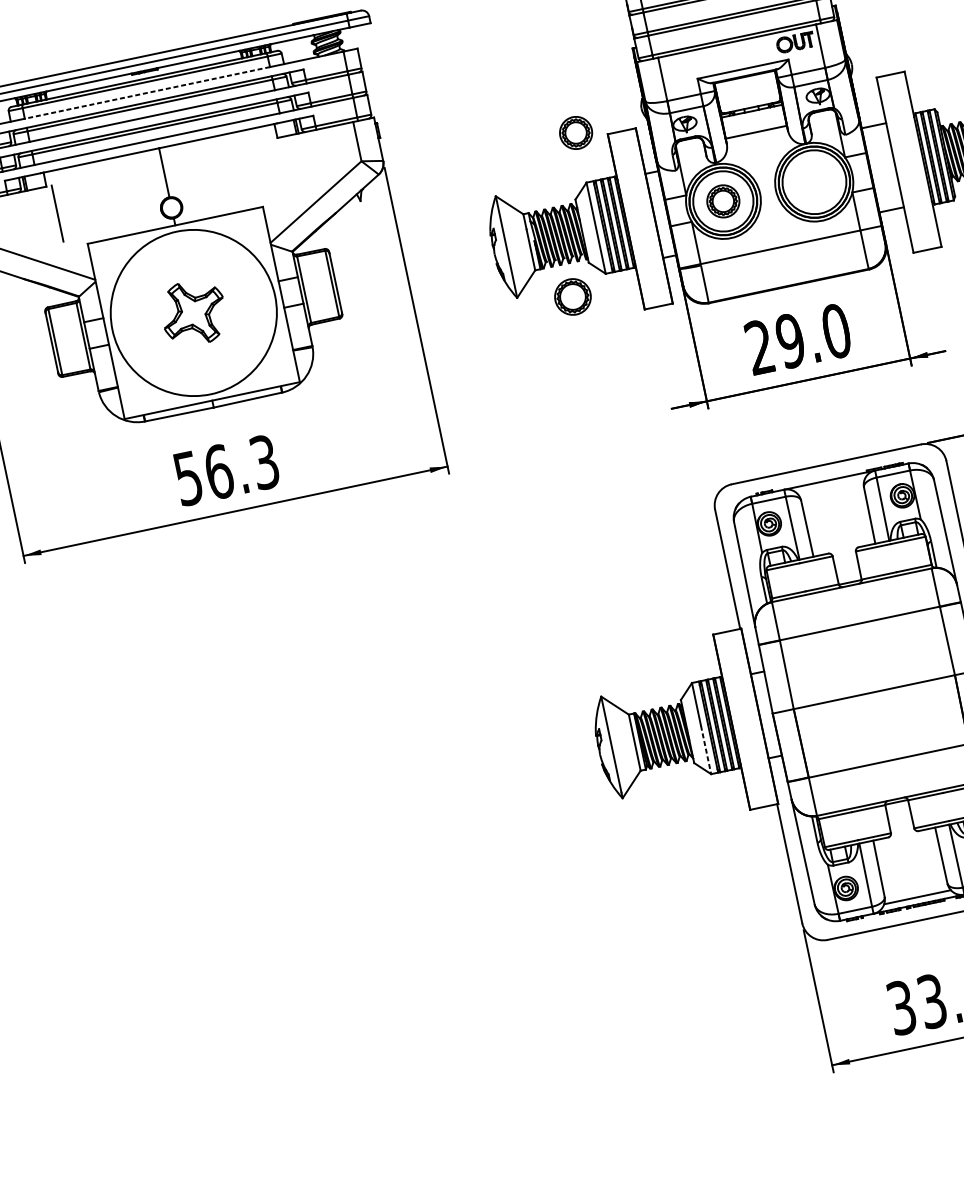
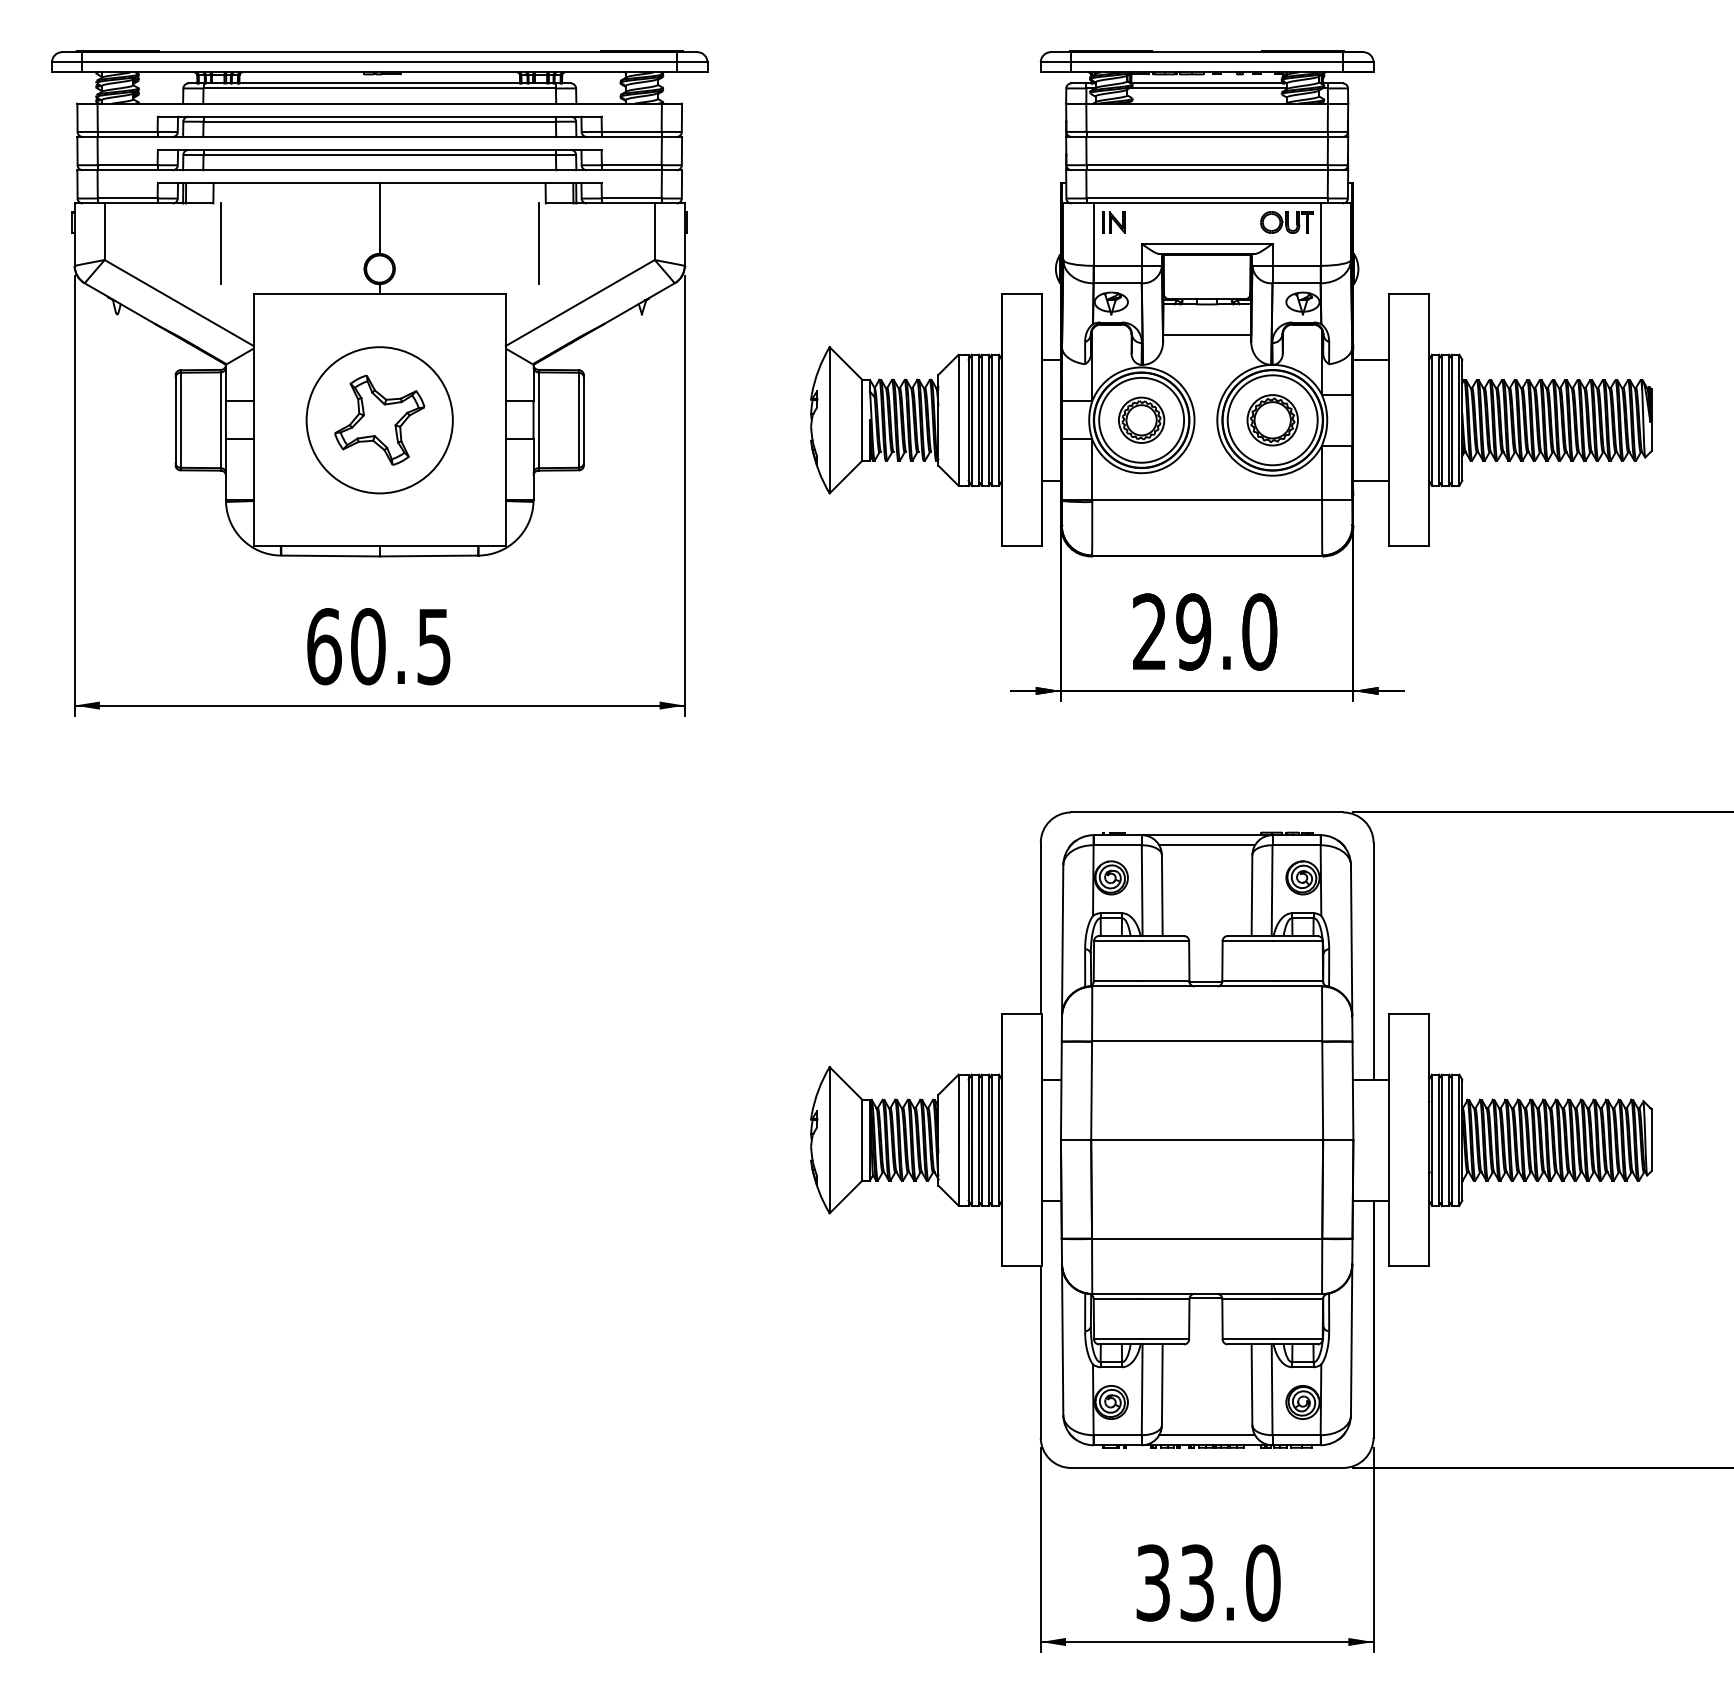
part: (674, 68) -> (1113, 222), added
line: (147, 92) -> (379, 103), dashed -> solid
part: (575, 132) -> (958, 282), removed
line: (278, 166) -> (538, 243), added
part: (572, 297) -> (1272, 420), moved
circle: (193, 313) -> (379, 420), size x0.62
text: (226, 470) -> (378, 646), 56.3 -> 60.5
line: (831, 487) -> (1207, 845), added
line: (705, 749) -> (958, 1170), dashed -> solid

